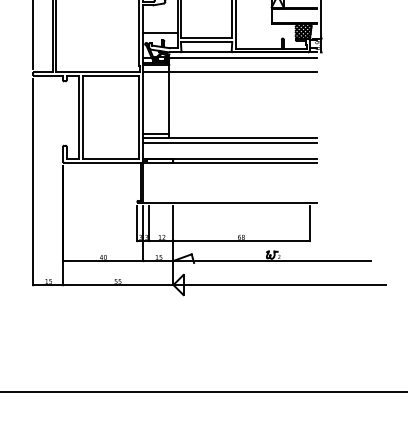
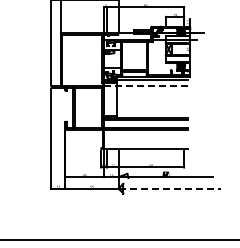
line: (229, 72) -> (145, 86), solid -> dashed
line: (281, 284) -> (170, 188), solid -> dashed

